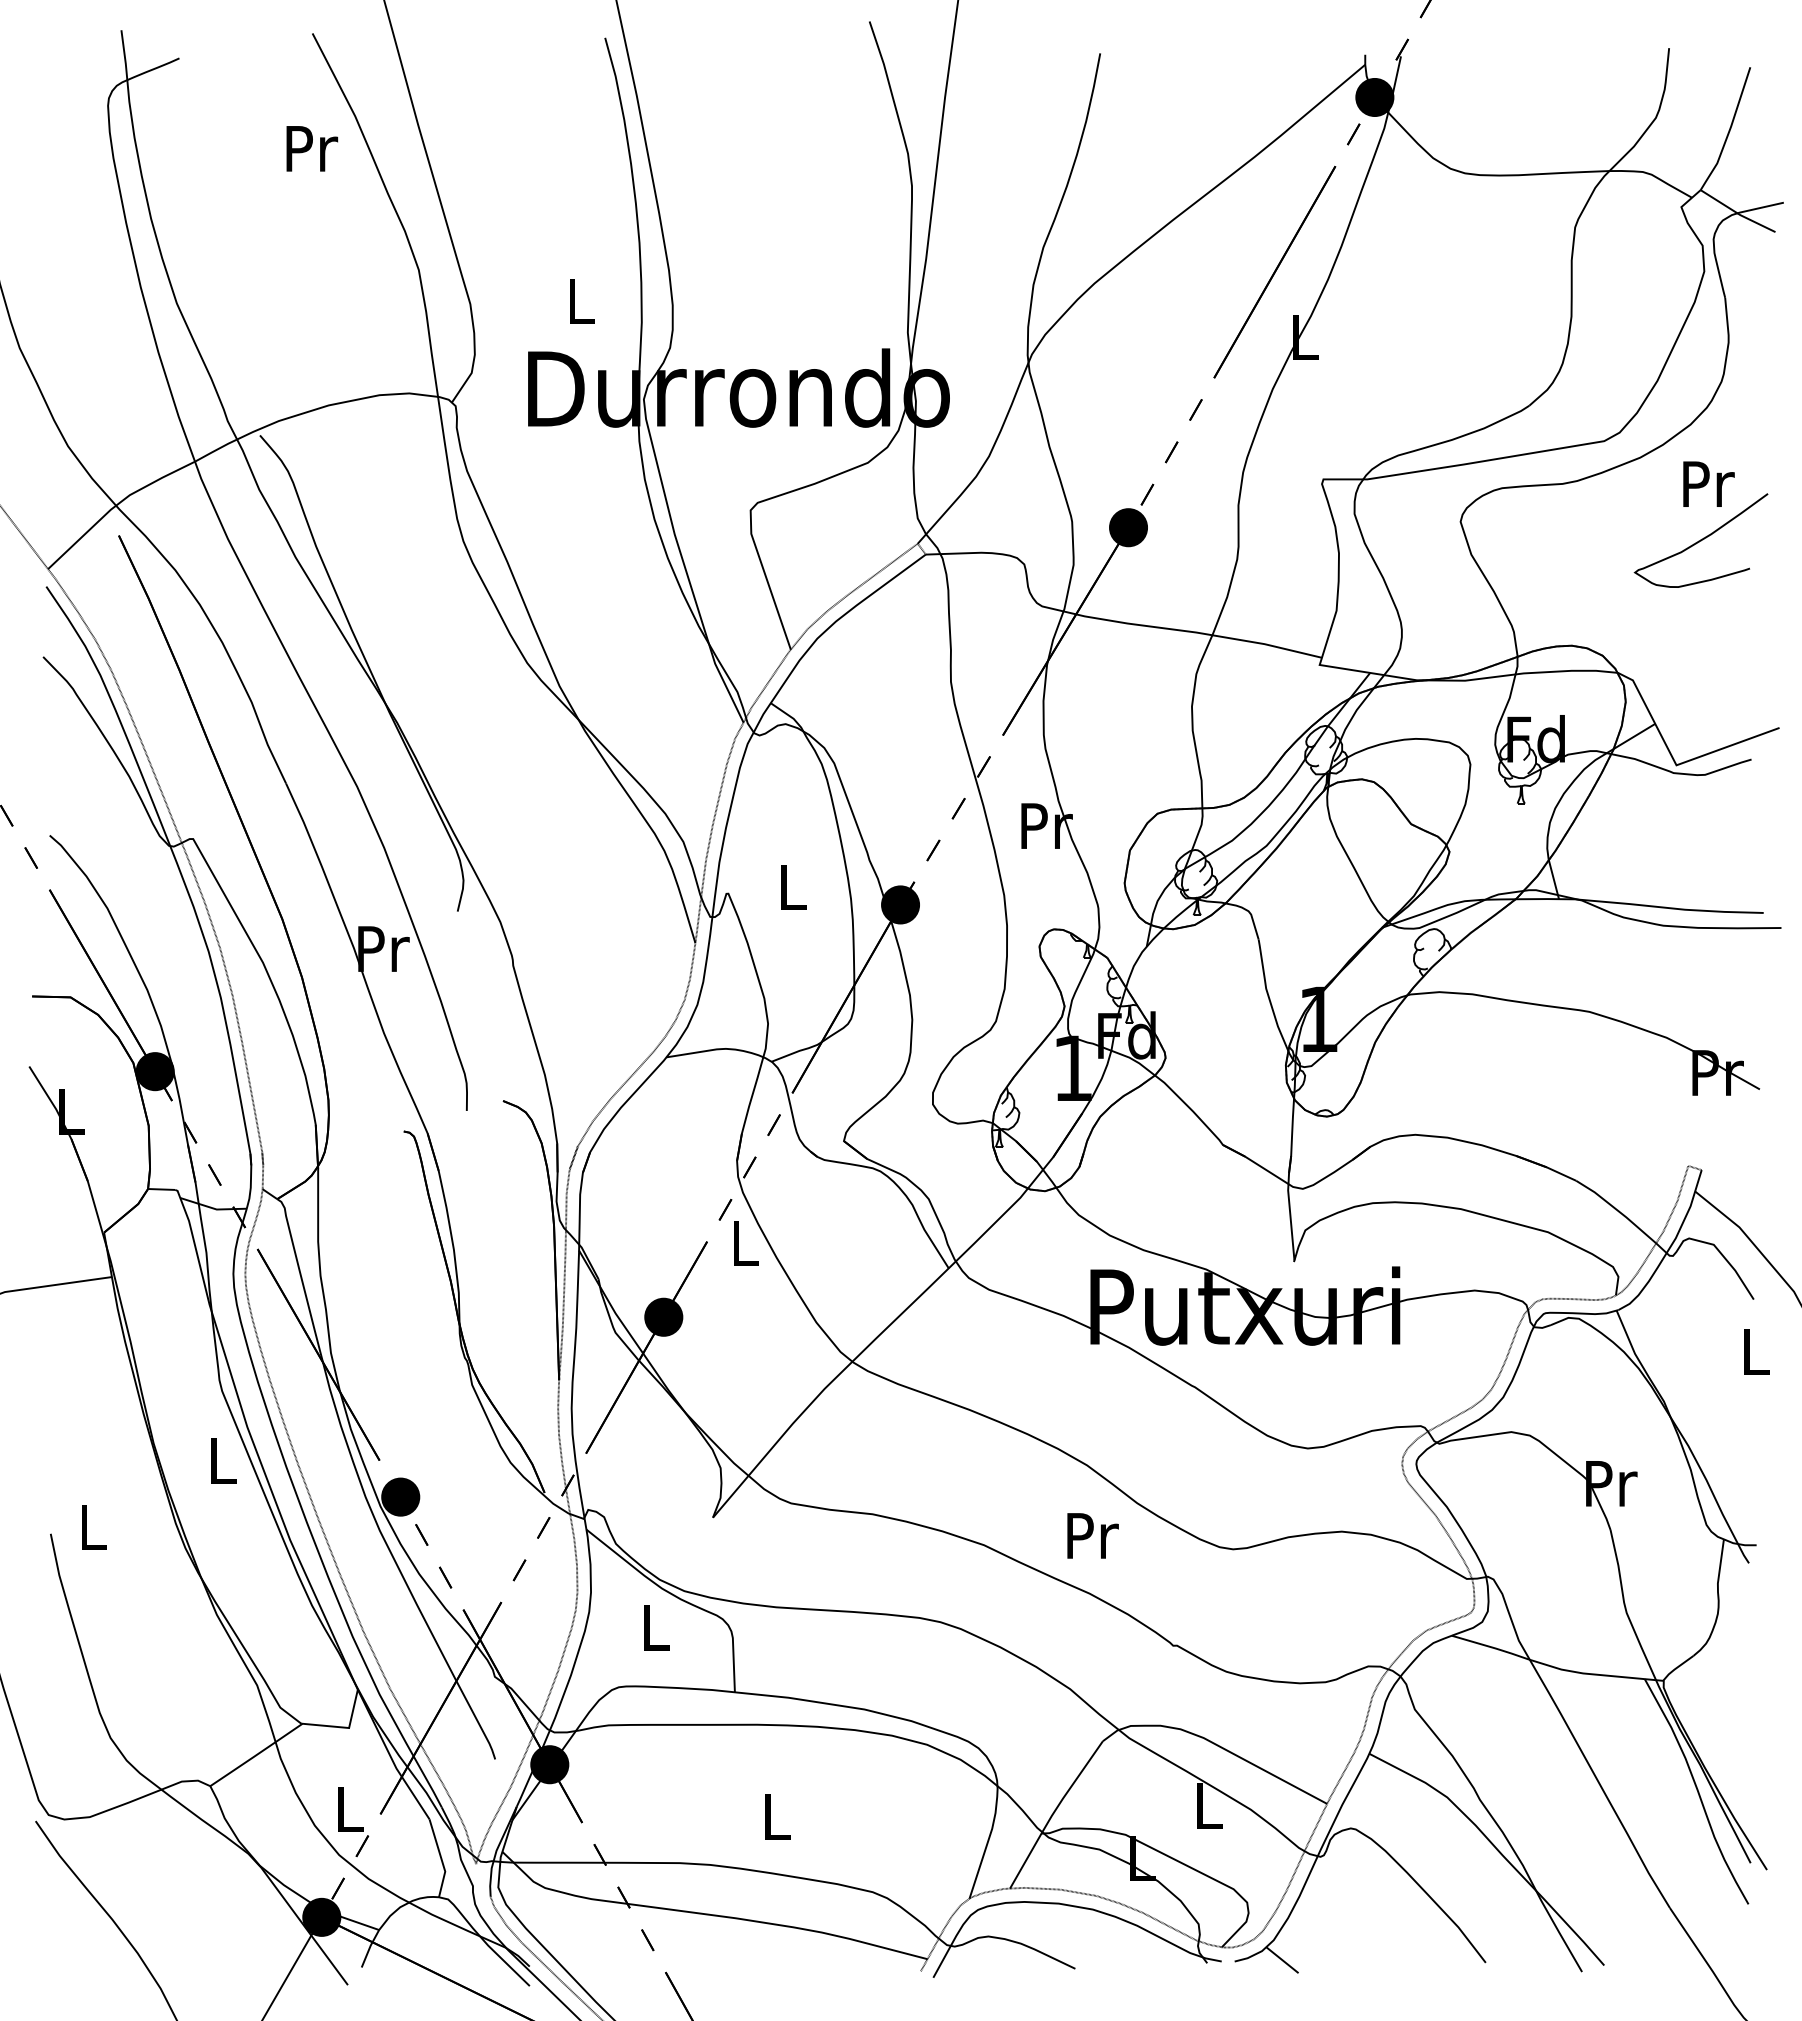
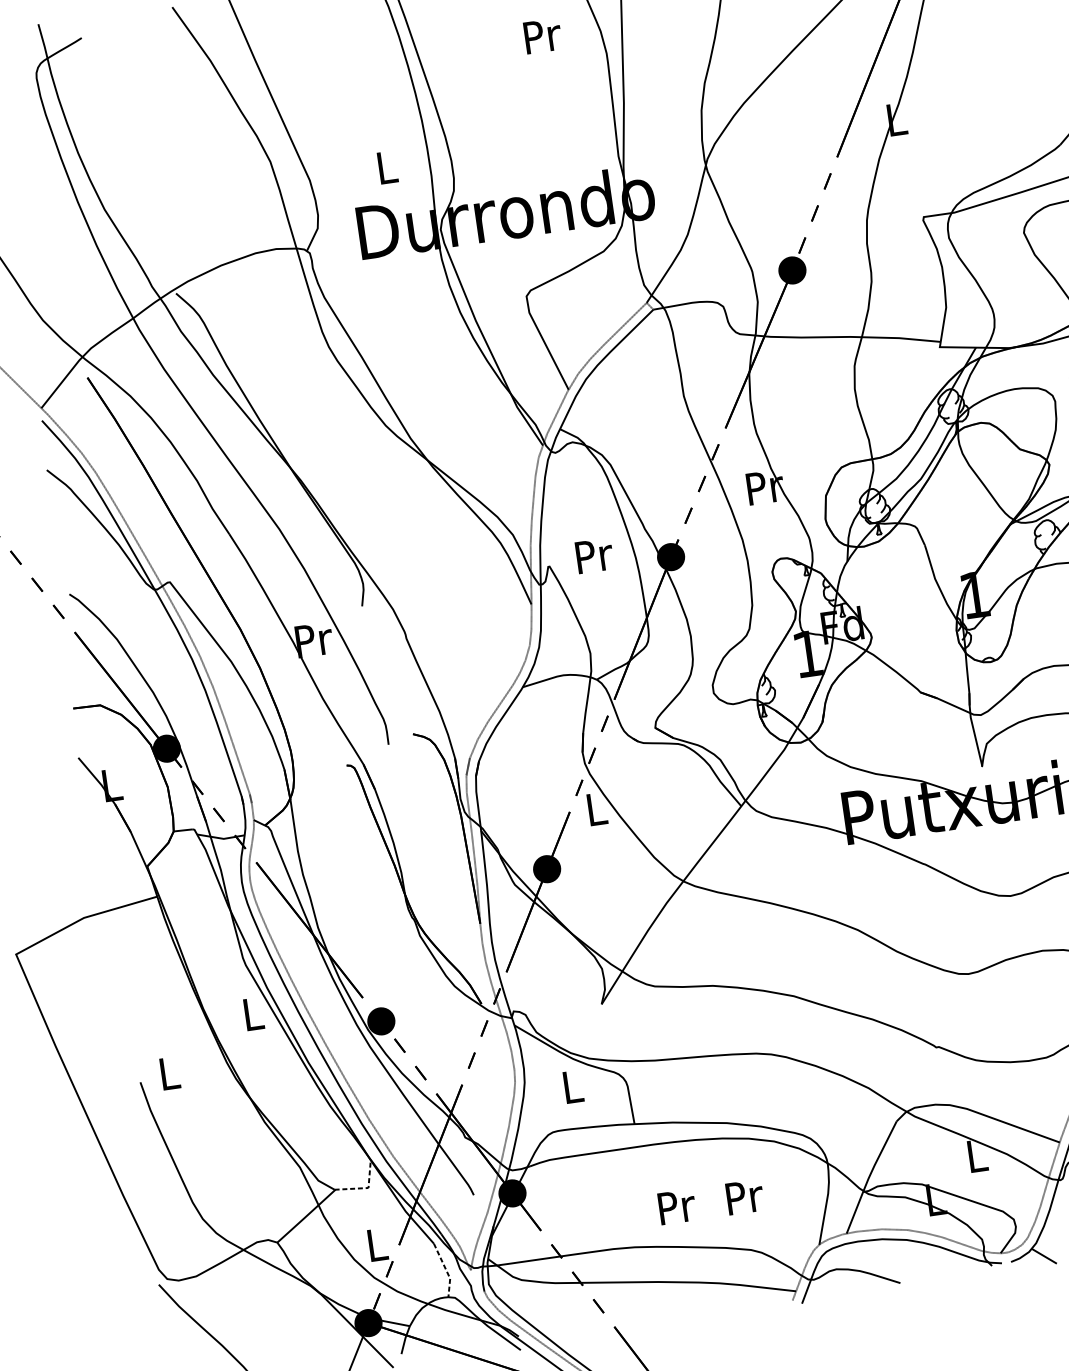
text: (312, 148) -> (543, 35), moved
text: (793, 887) -> (594, 555), L -> Pr
text: (1092, 1535) -> (744, 1196), moved
line: (345, 1727) -> (365, 1187), solid -> dashed
text: (777, 1816) -> (676, 1206), L -> Pr
line: (441, 1859) -> (446, 1270), solid -> dashed

